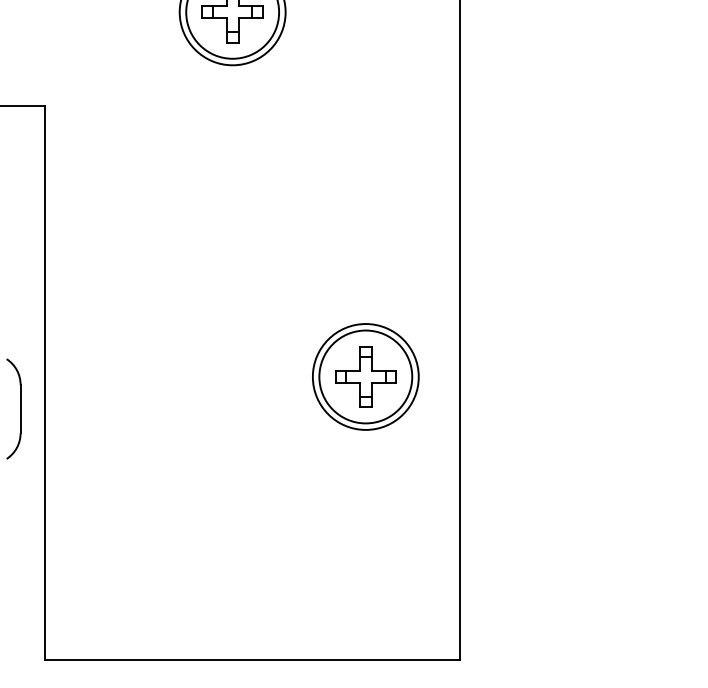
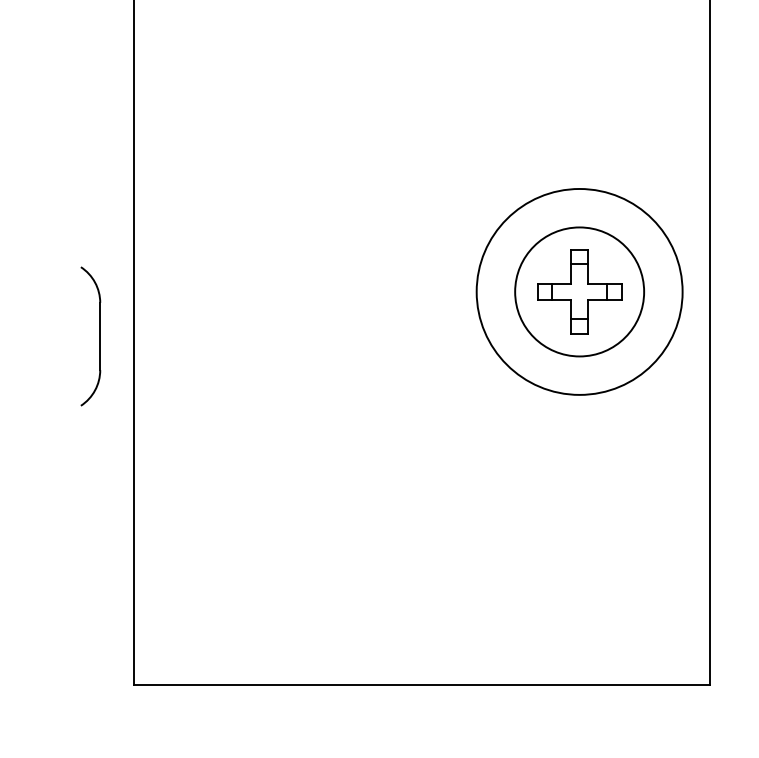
circle: (365, 376) -> (579, 291), size x1.4

